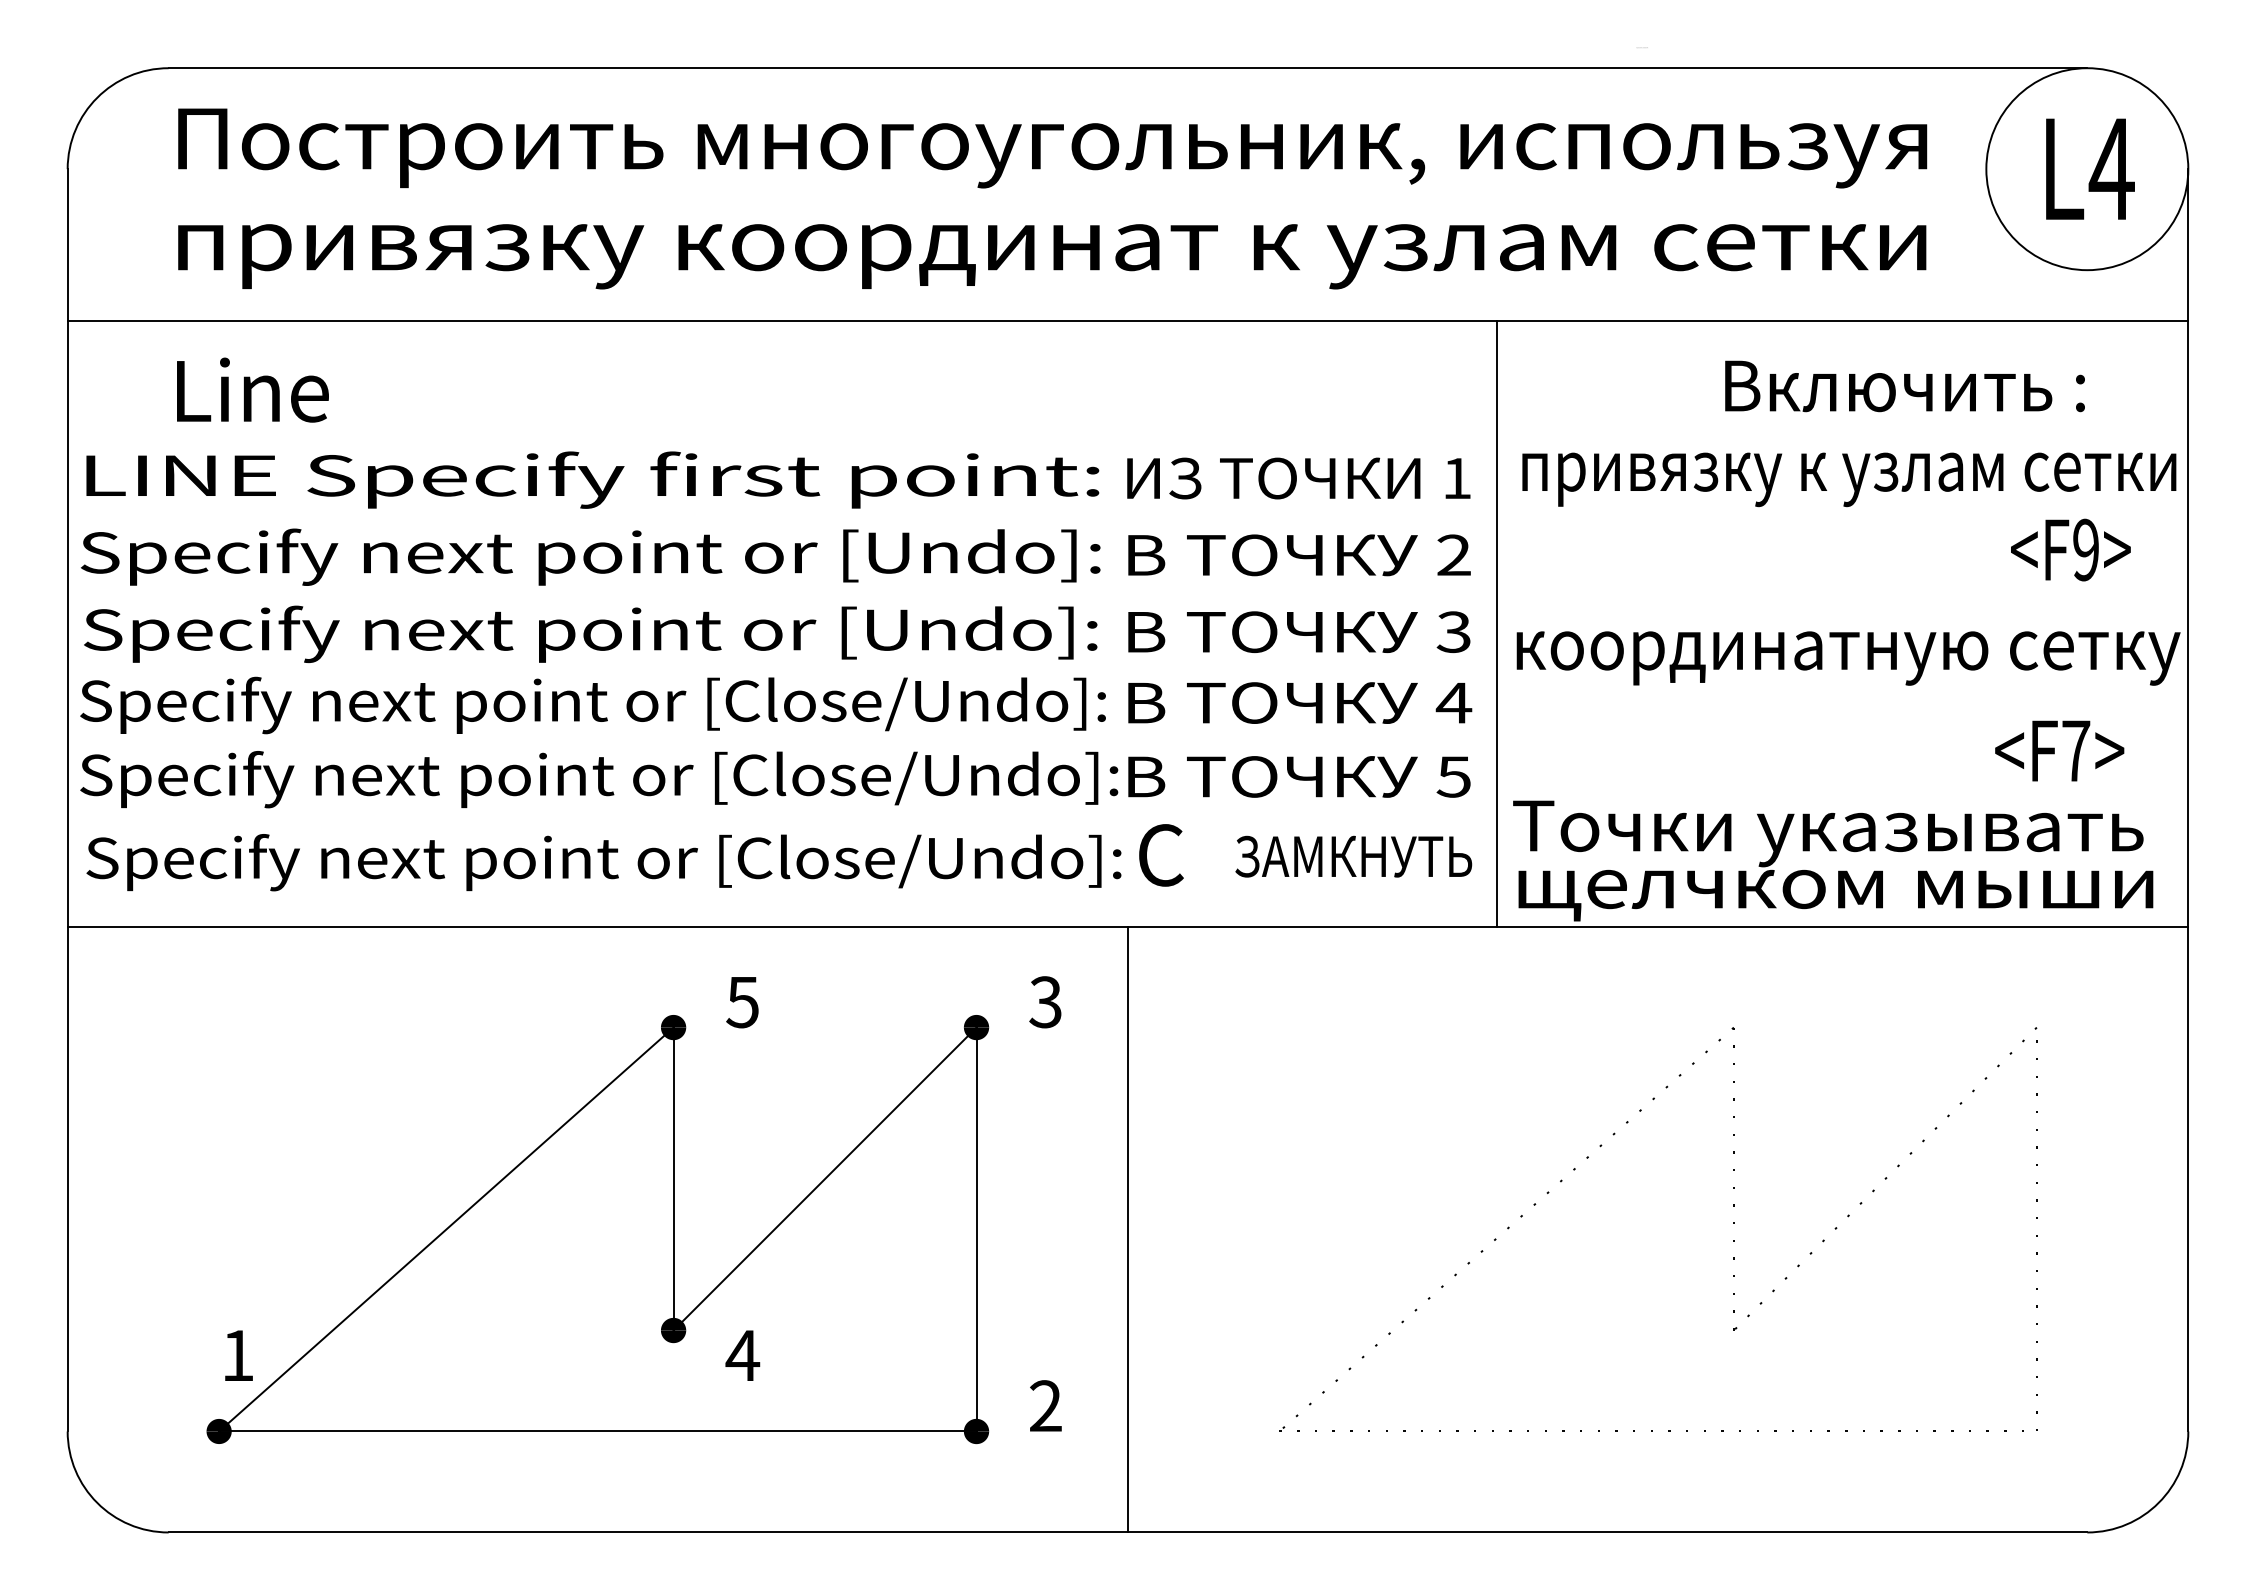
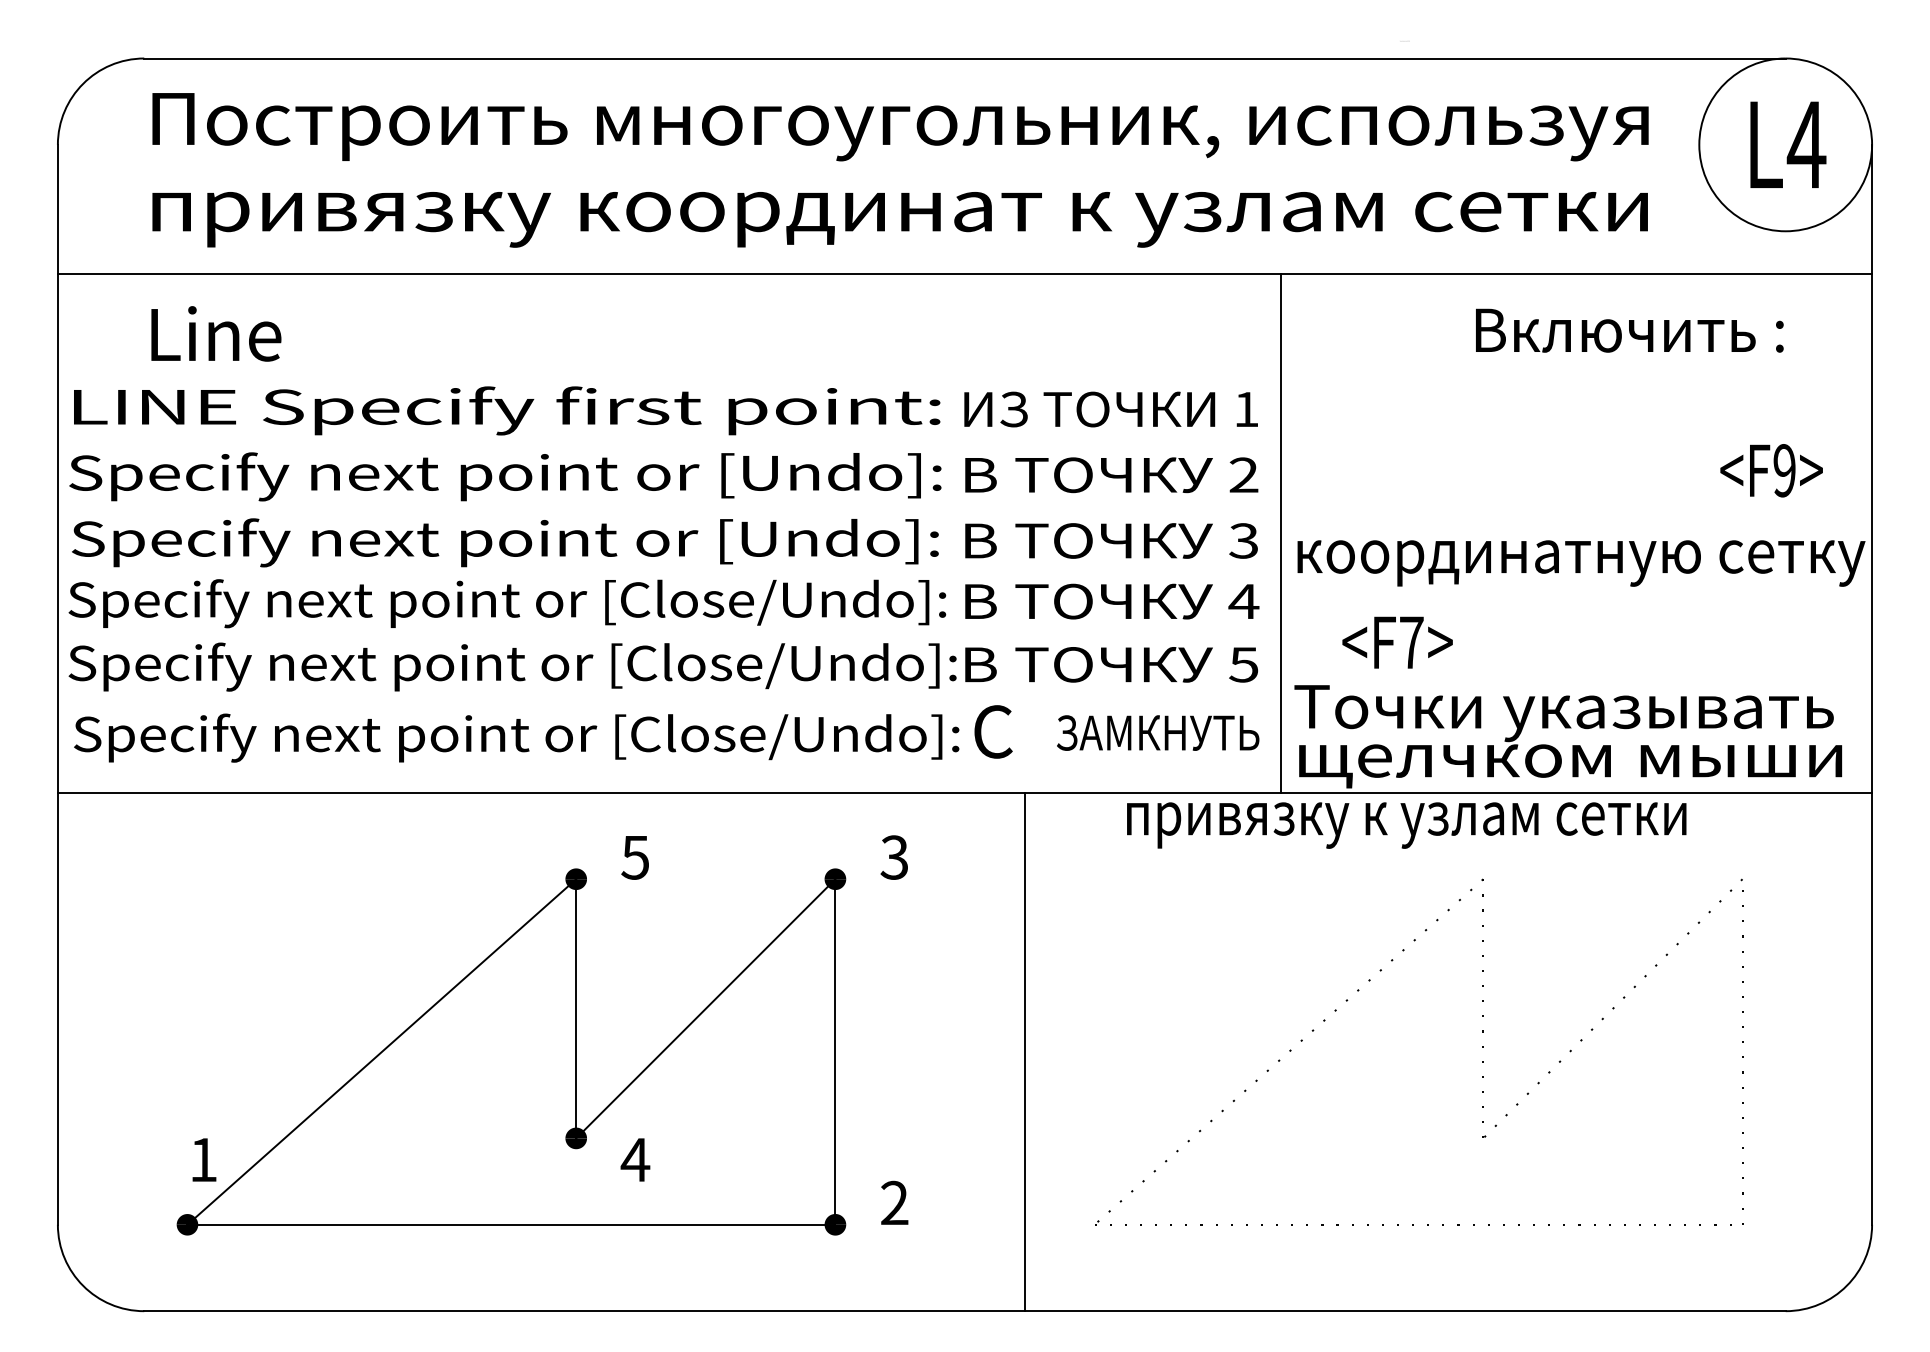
text: (1849, 479) -> (1406, 825), moved
text: (2059, 750) -> (1397, 642), moved
line: (1128, 1229) -> (1025, 1051), moved

